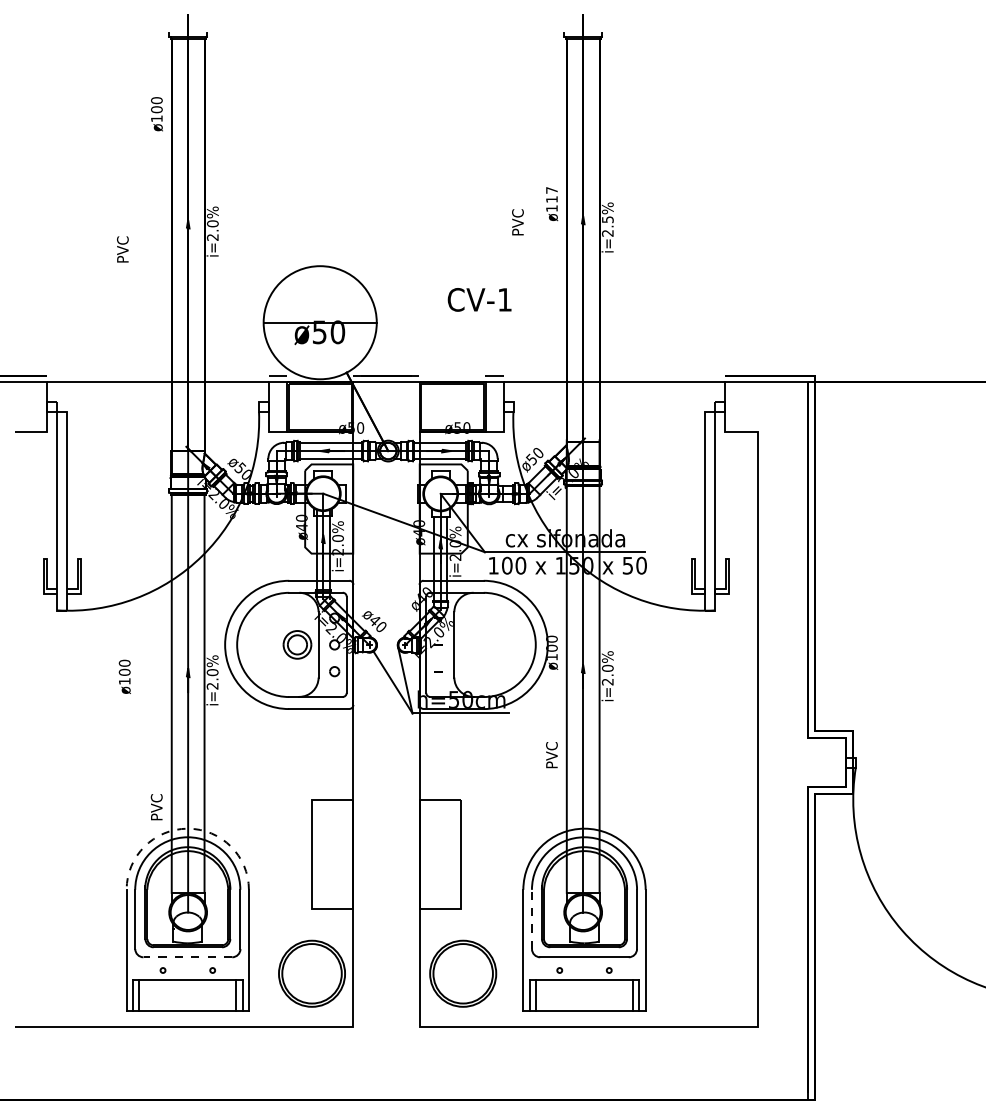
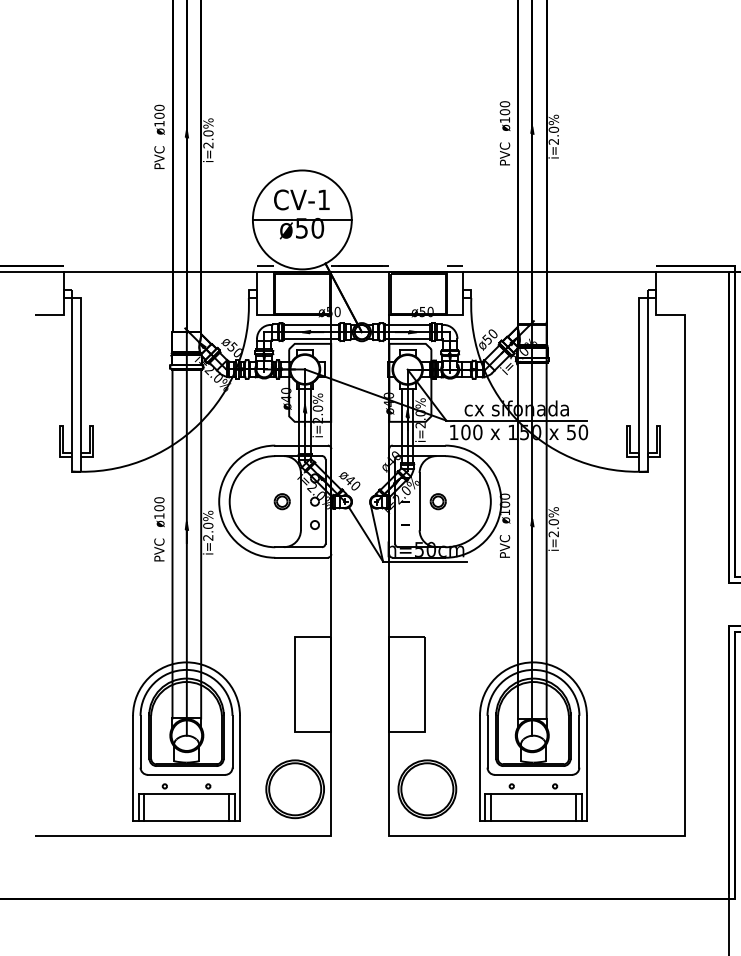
text: (156, 114) -> (159, 120), moved
text: (551, 194) -> (504, 107), ø117 -> ø100
text: (607, 219) -> (553, 129), i=2.5% -> i=2.0%
text: (517, 222) -> (504, 154), moved
text: (122, 249) -> (159, 157), moved
text: (479, 299) -> (301, 199), moved
part: (296, 644) -> (281, 501), size x0.62
part: (475, 644) -> (438, 501), added
text: (124, 676) -> (159, 511), moved
text: (551, 755) -> (504, 546), moved
text: (156, 807) -> (159, 550), moved
arc: (187, 828) -> (186, 662), dashed -> solid
line: (532, 919) -> (487, 741), dashed -> solid
line: (187, 957) -> (186, 775), dashed -> solid

